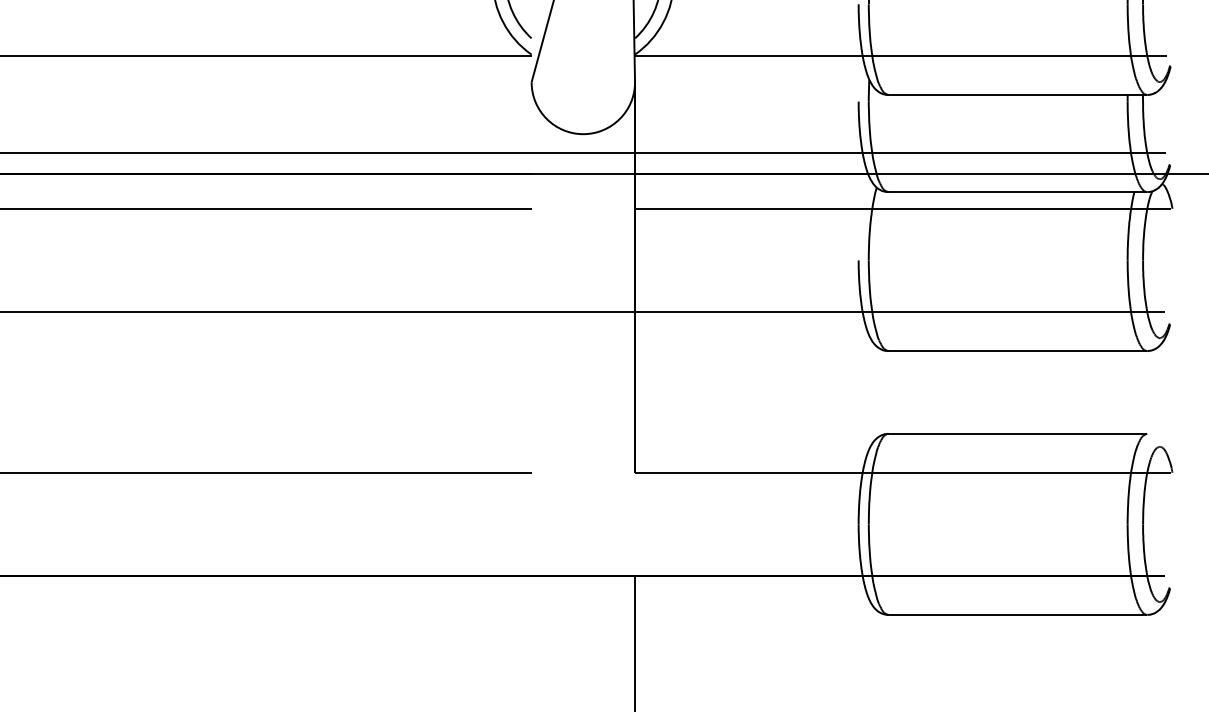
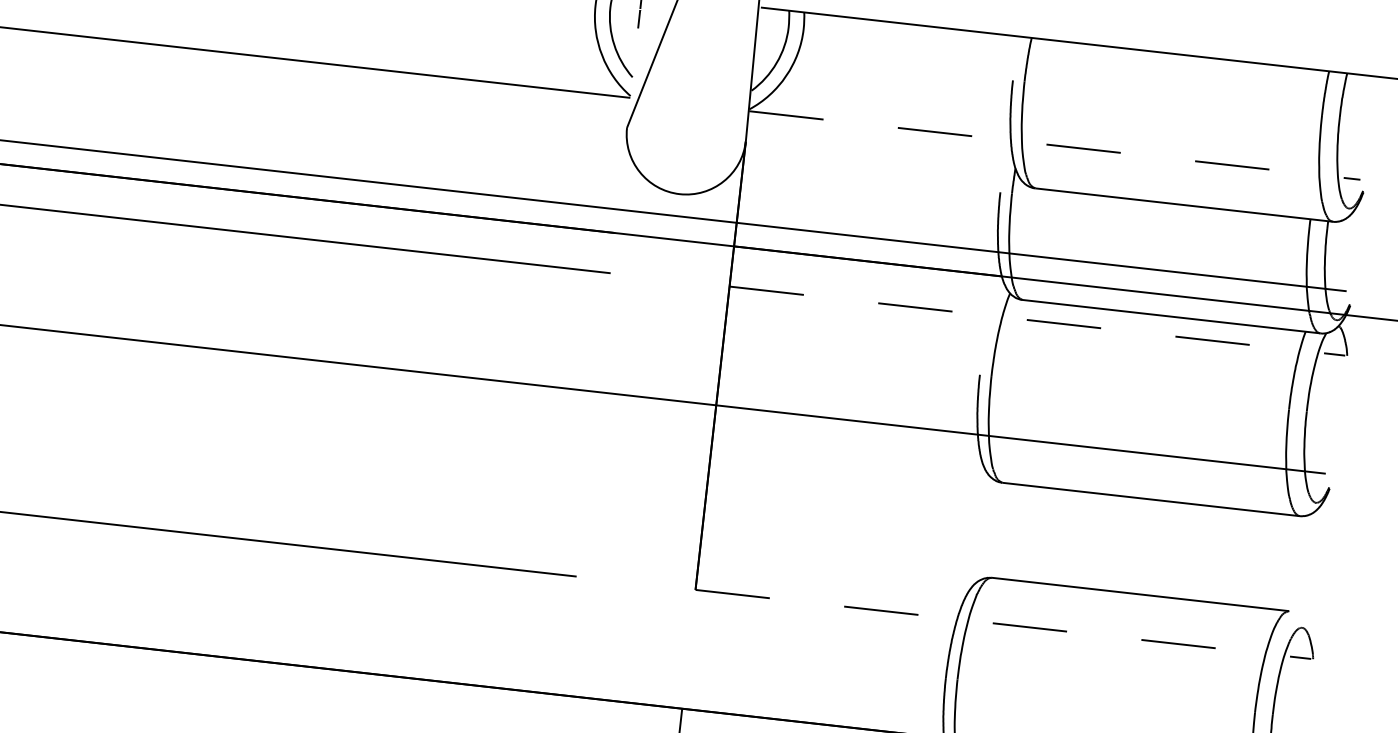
line: (900, 56) -> (1054, 145), solid -> dashed
line: (902, 208) -> (1037, 320), solid -> dashed
line: (902, 472) -> (1002, 624), solid -> dashed

